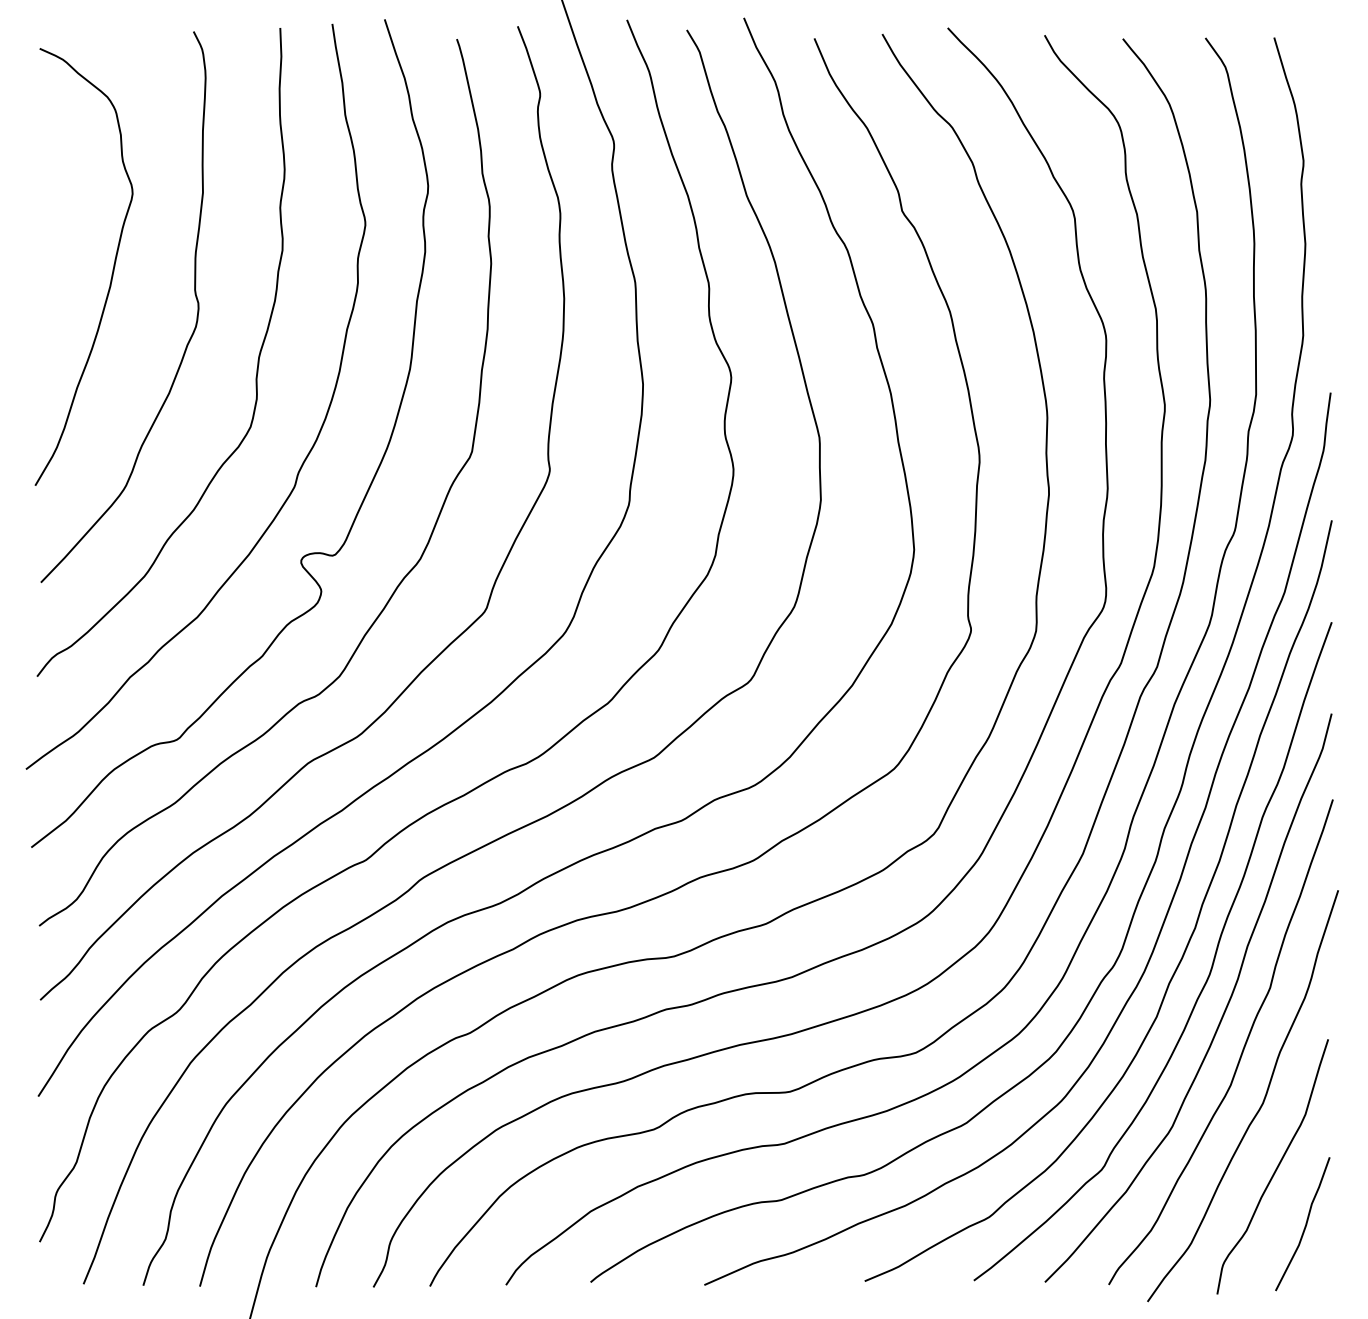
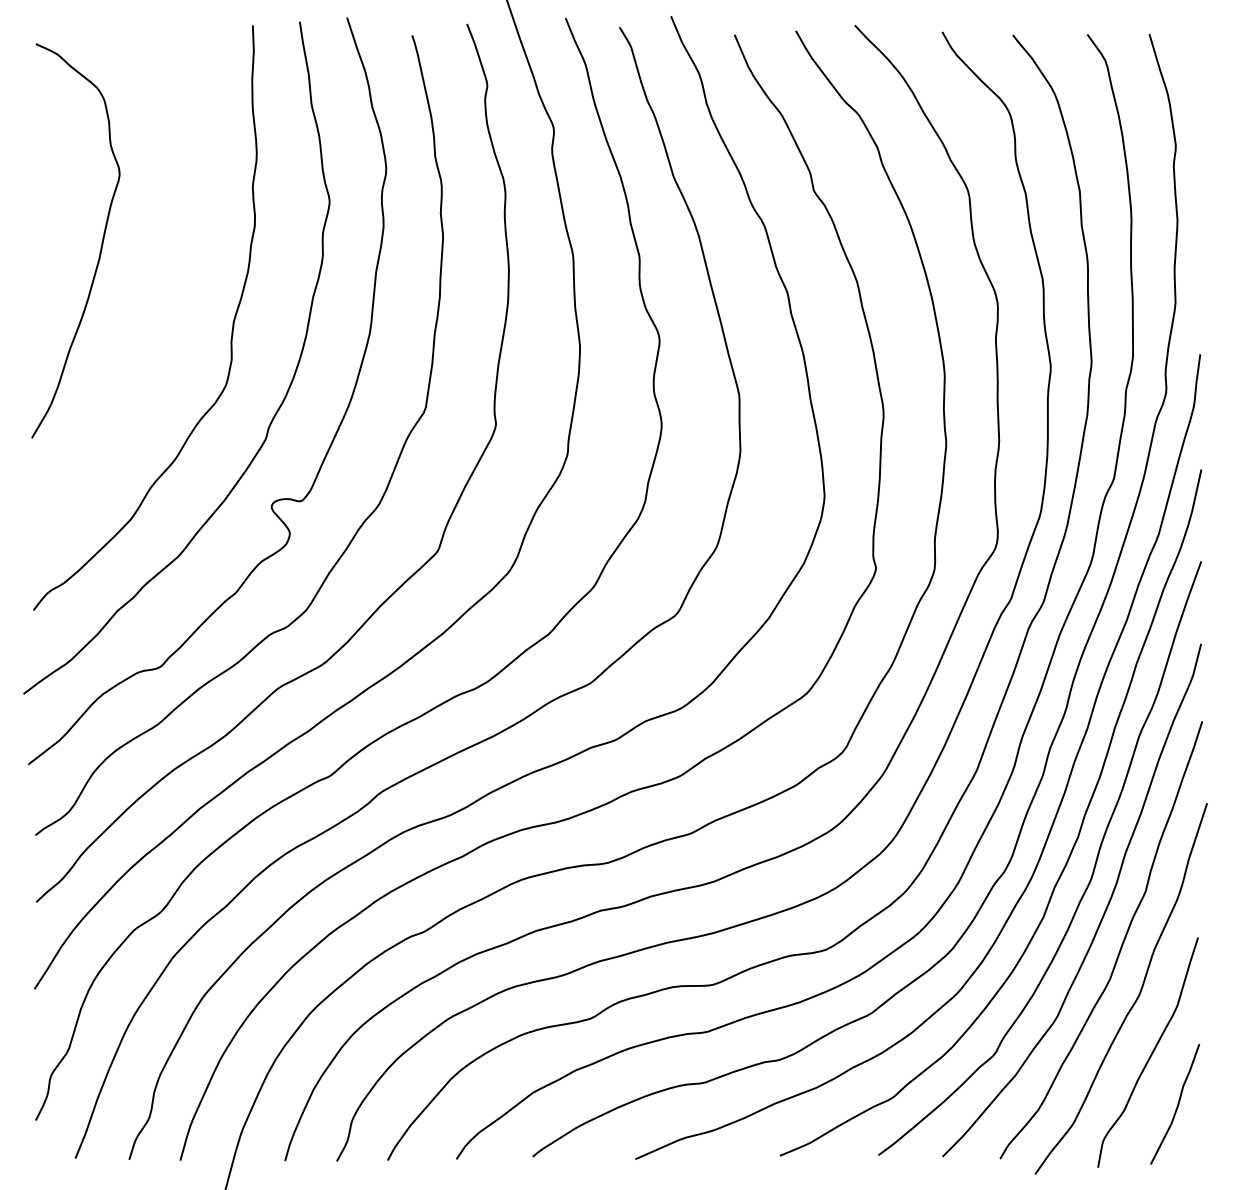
curve: (194, 294) -> (175, 265), removed

